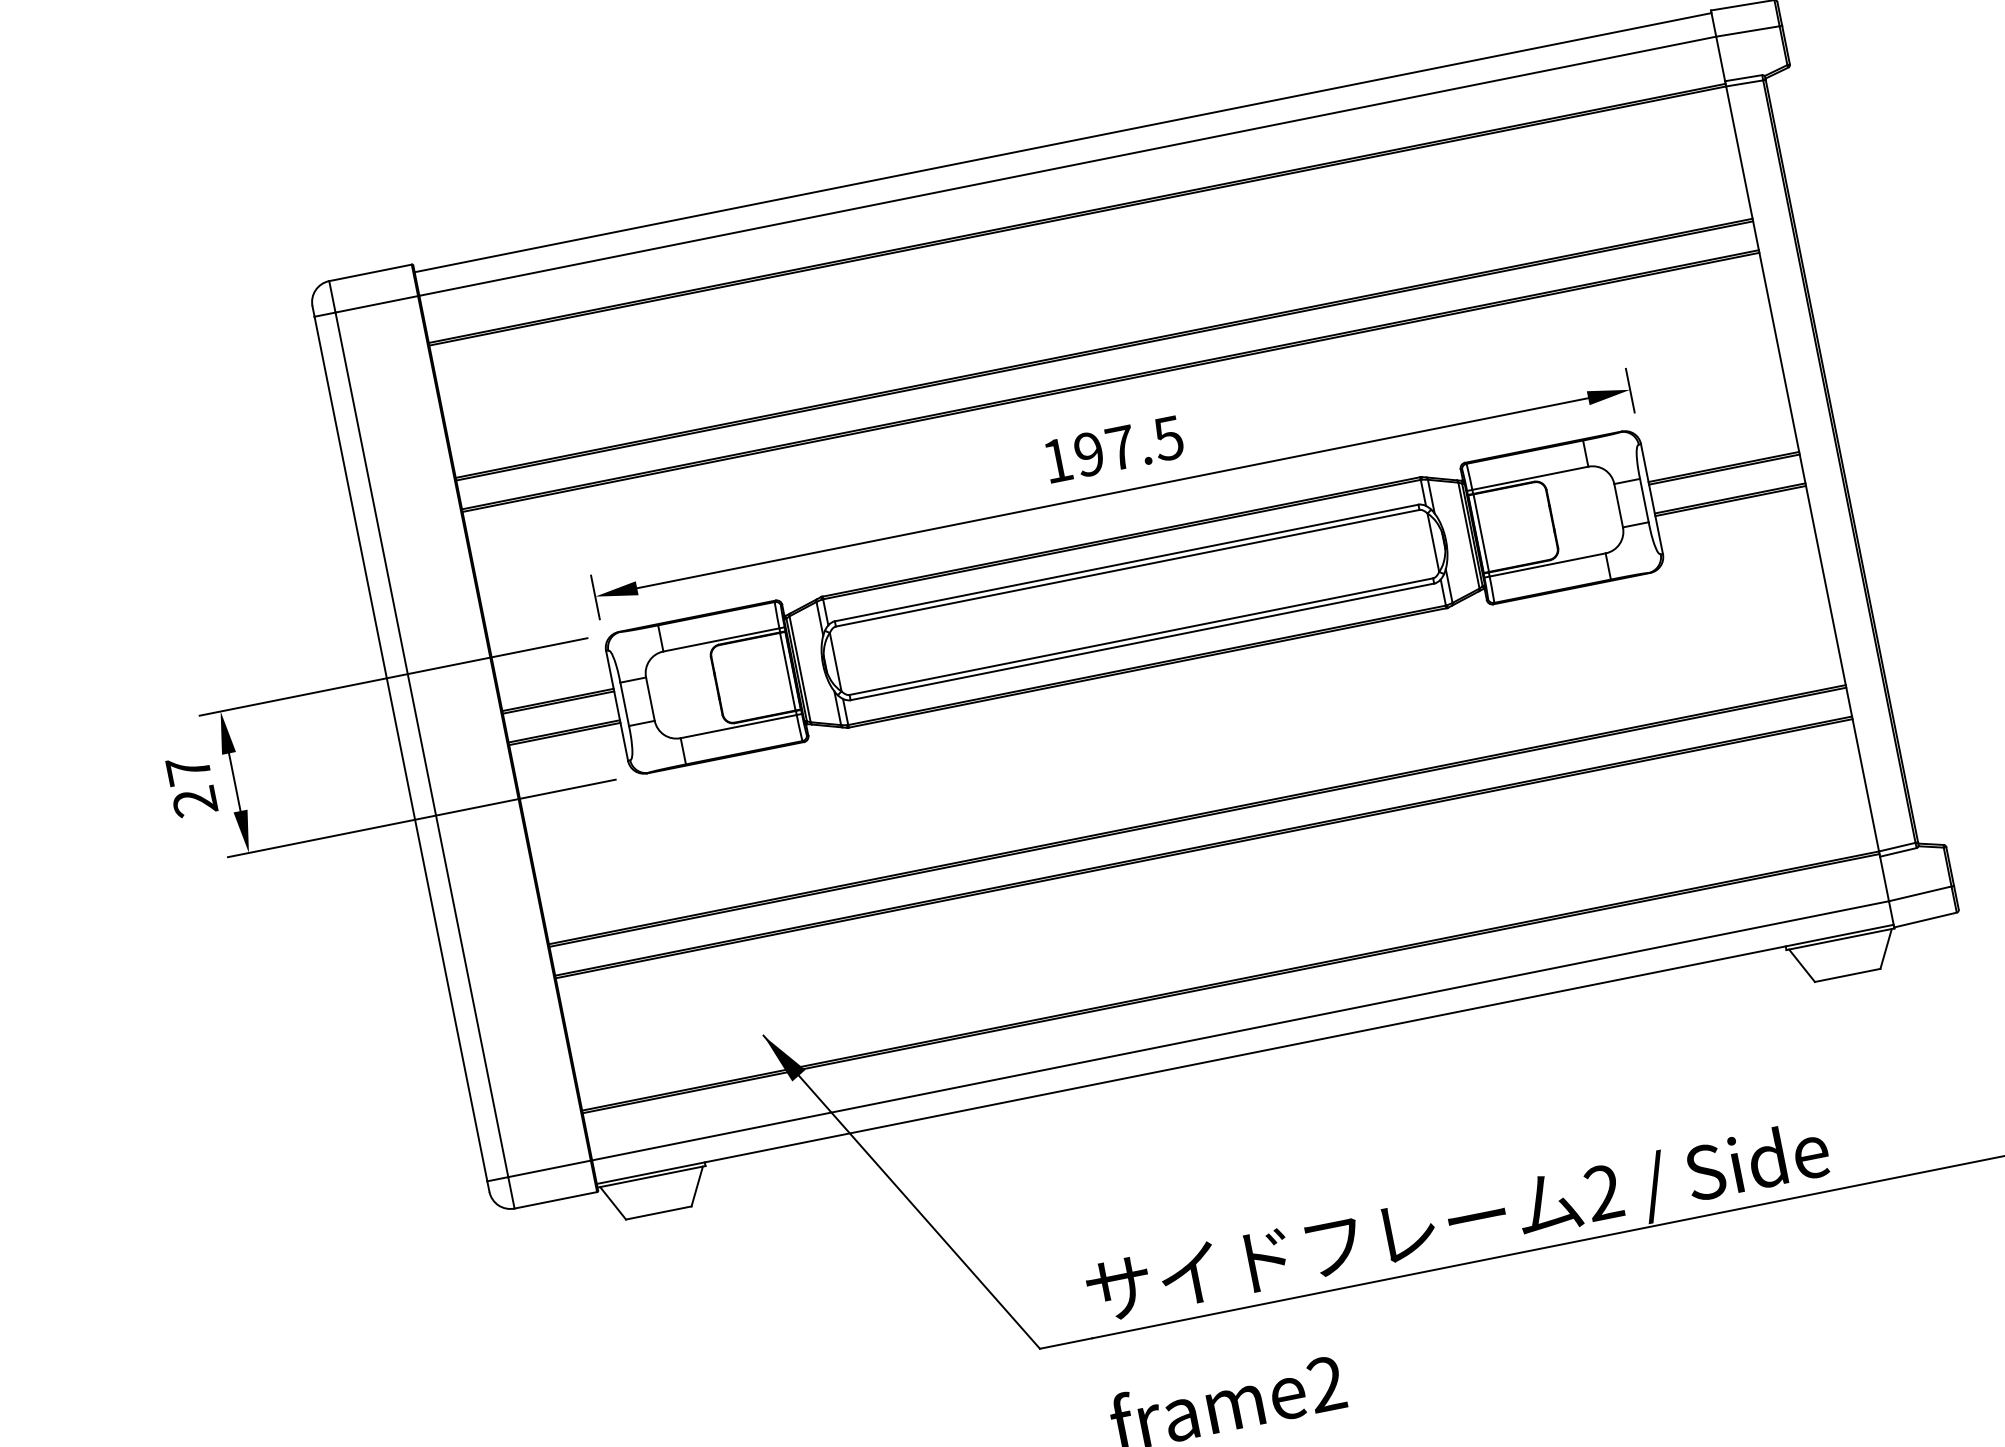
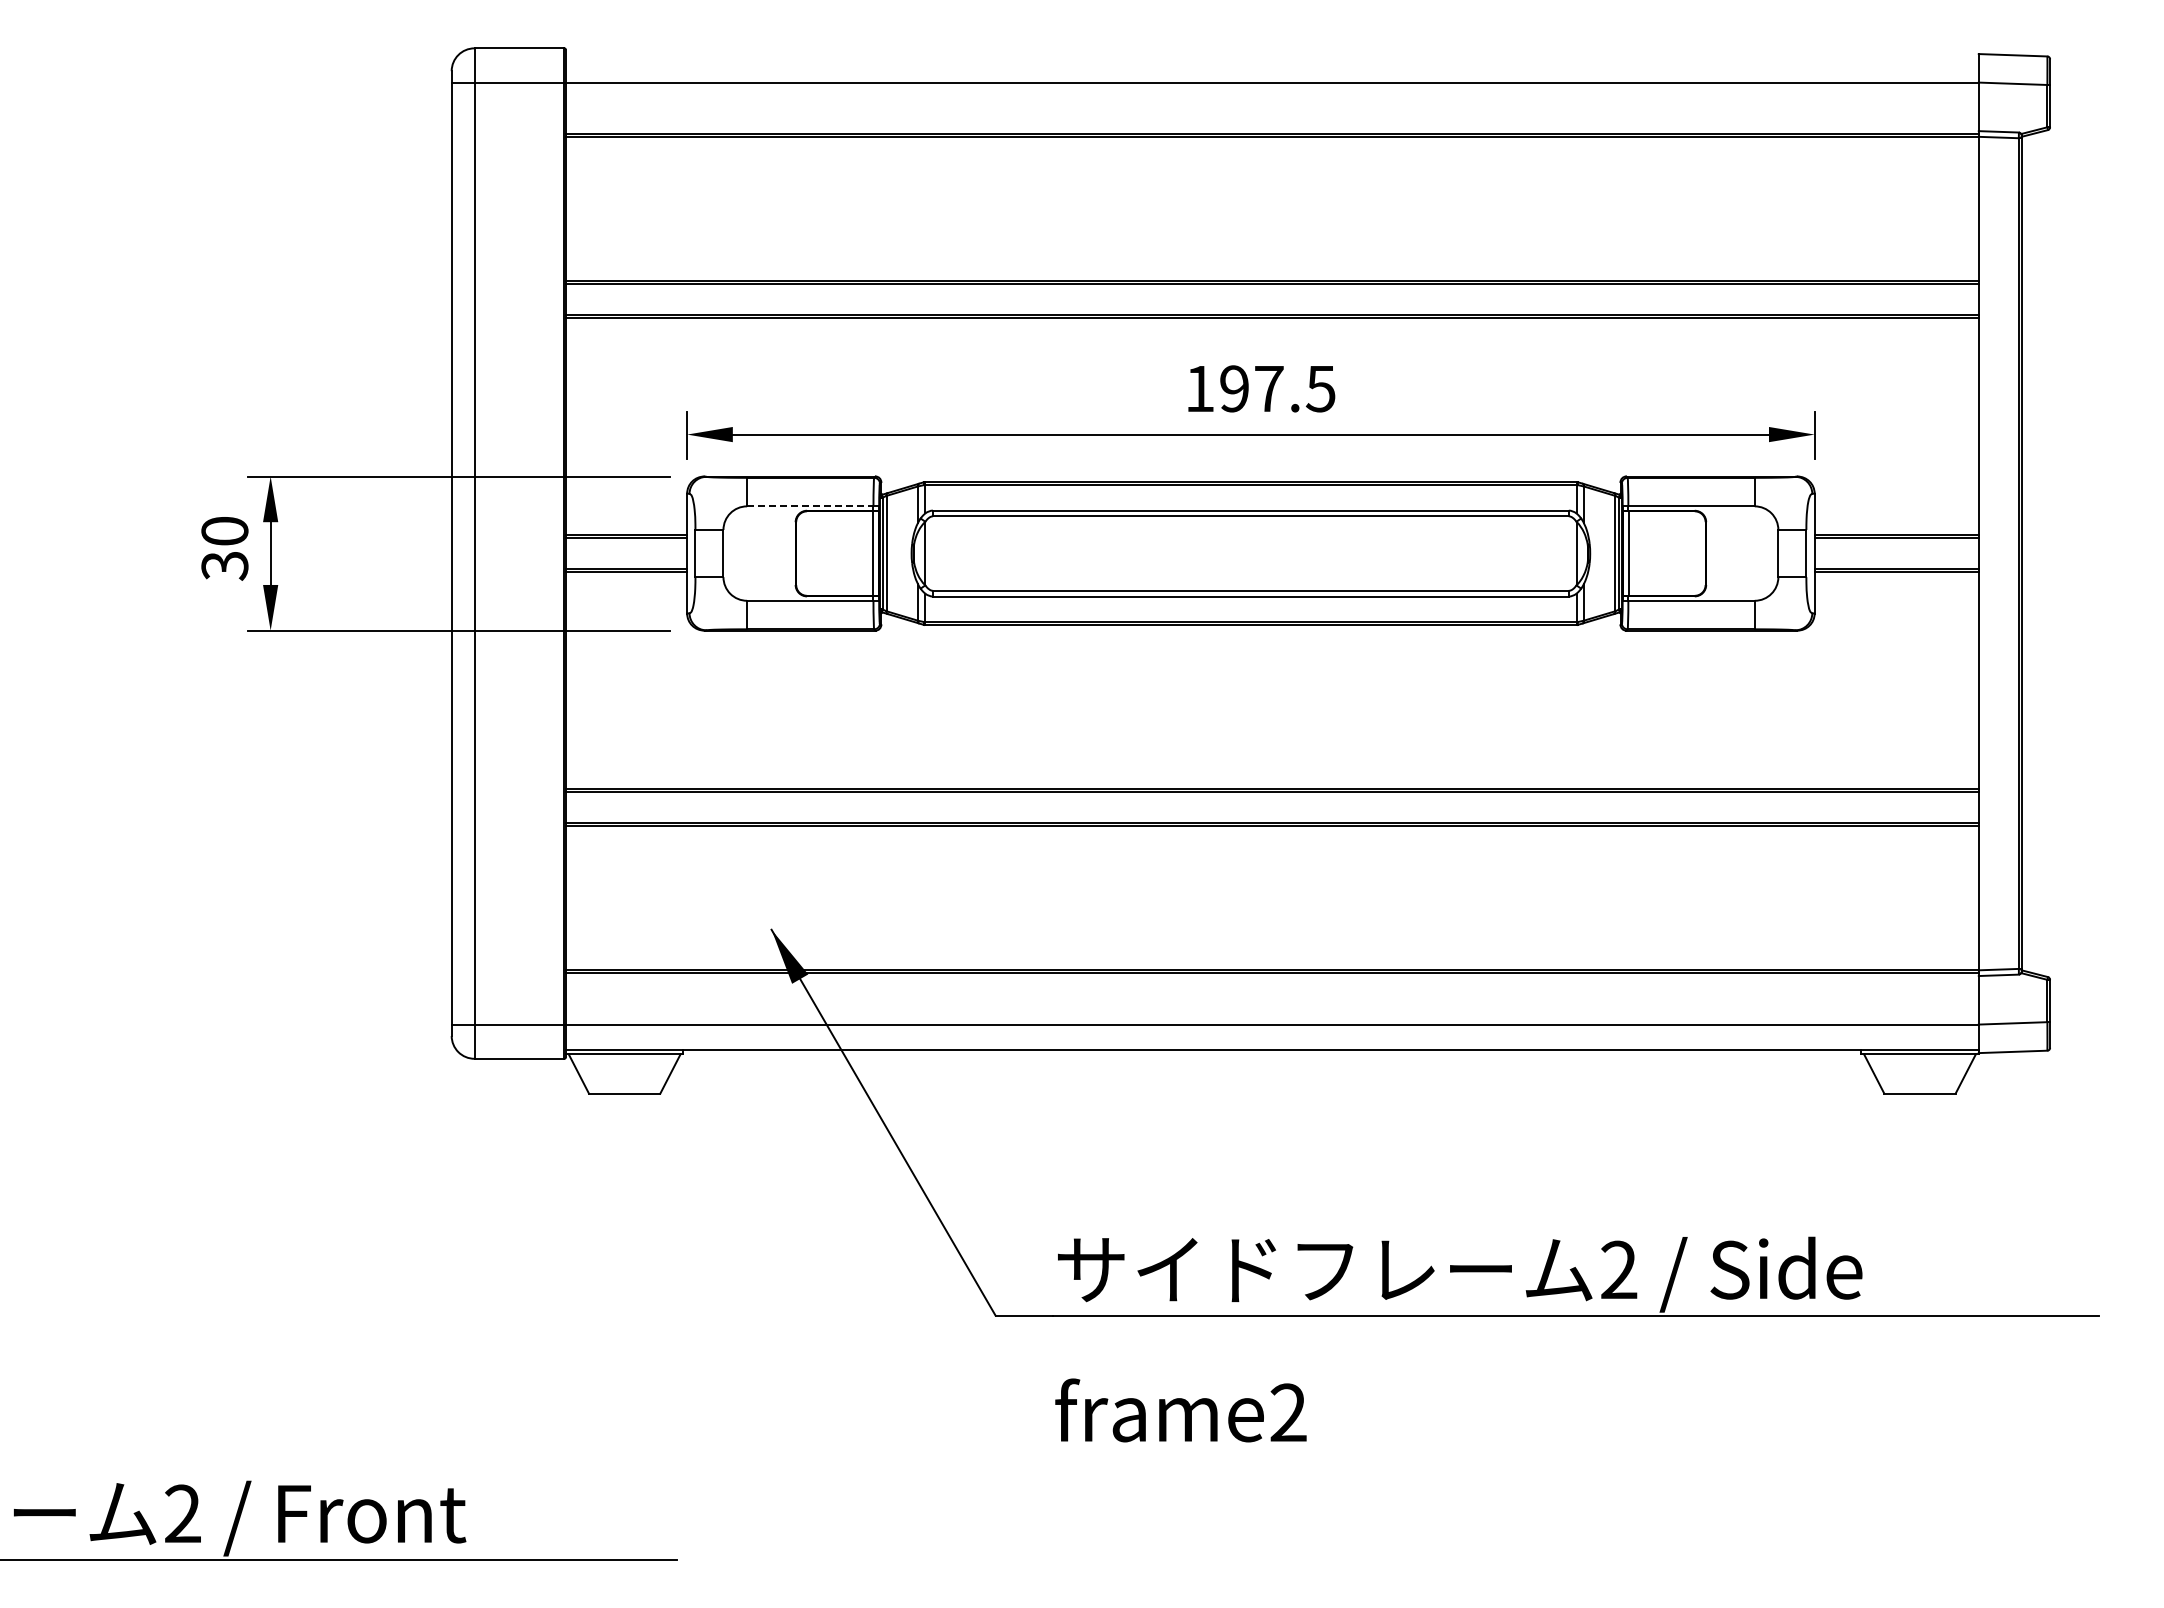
line: (1062, 142) -> (1271, 56), removed
line: (721, 640) -> (810, 506), solid -> dashed
text: (191, 786) -> (224, 548), 27 -> 30

